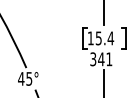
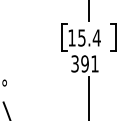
text: (101, 59) -> (85, 64), 341 -> 391

